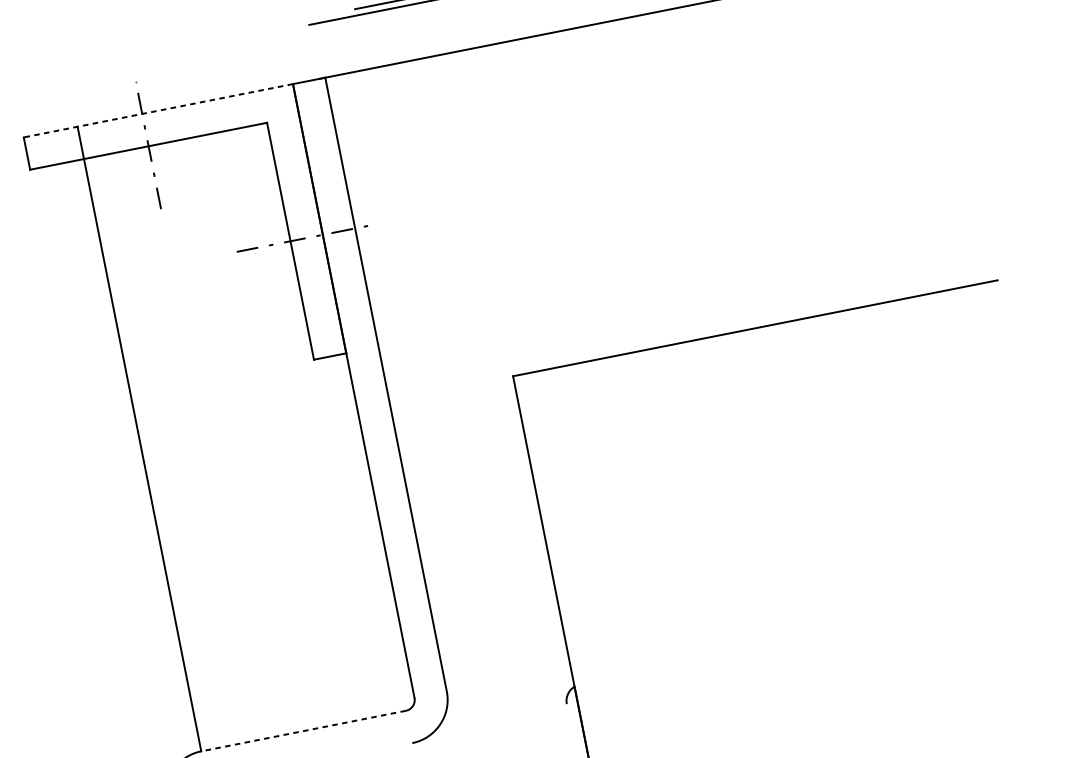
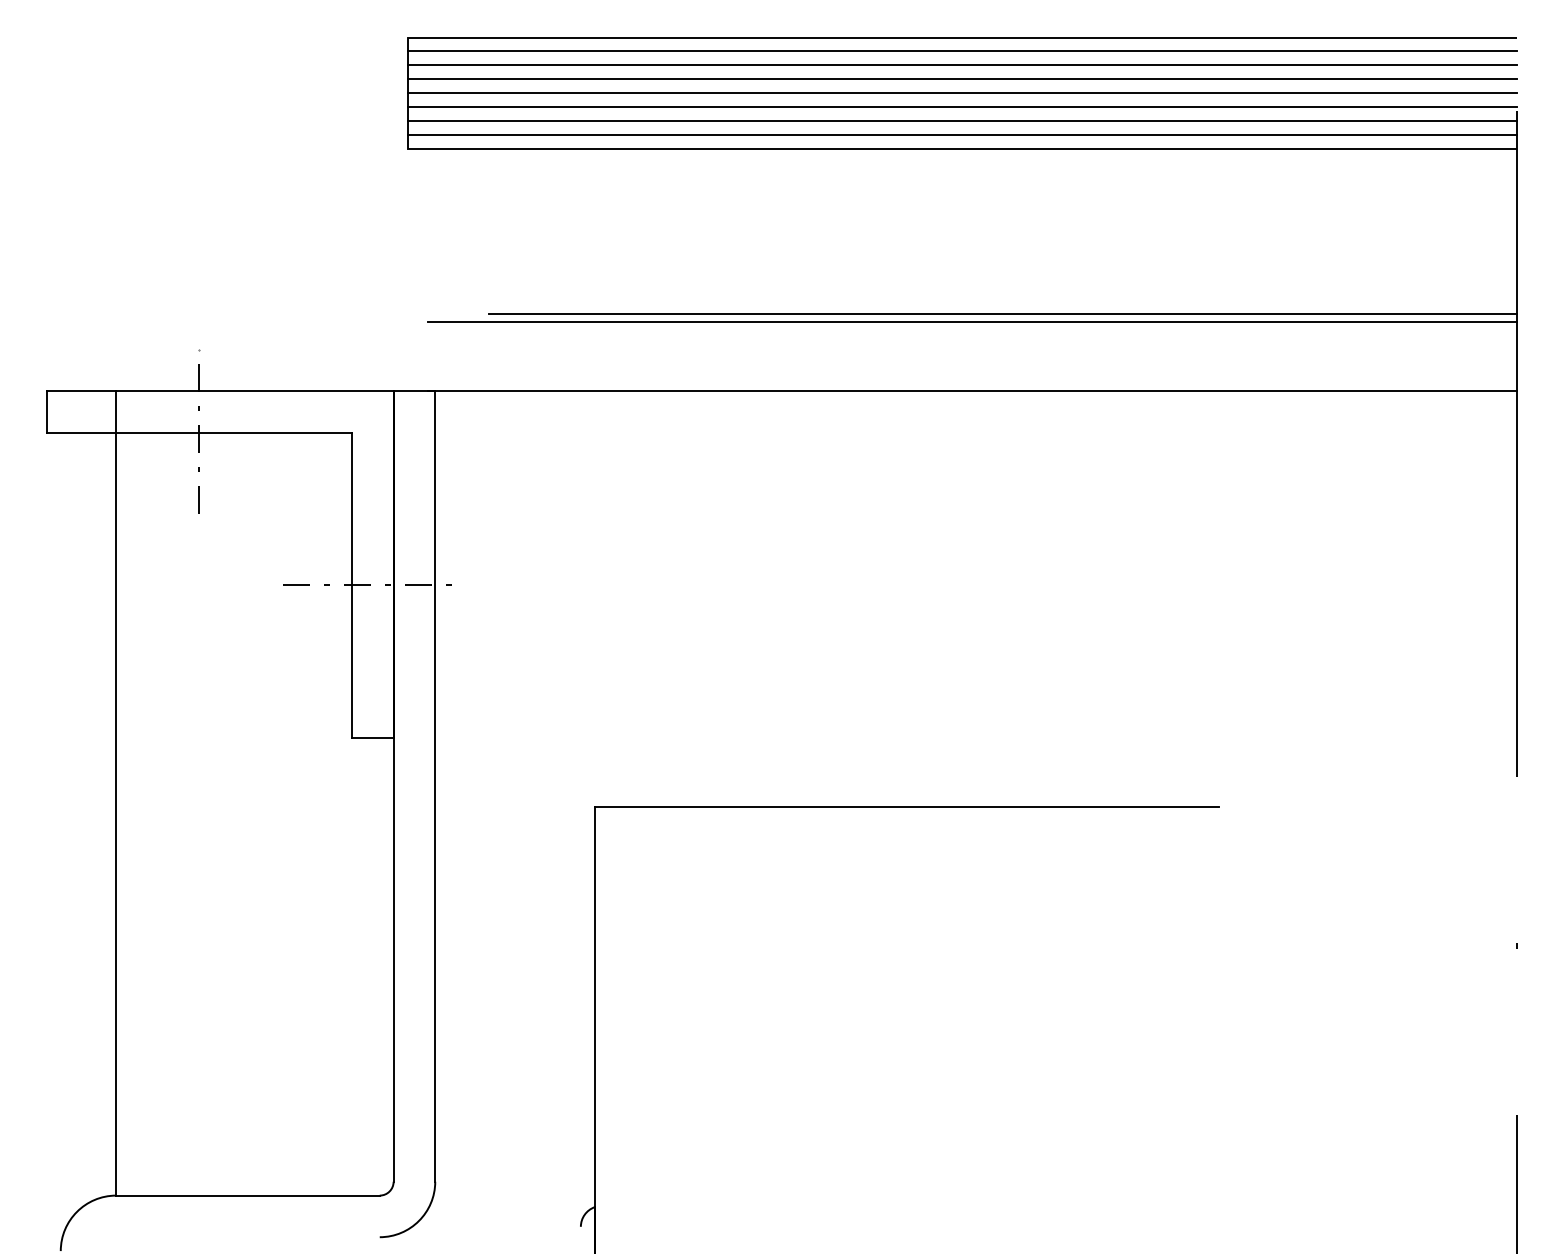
line: (157, 111) -> (219, 391), dashed -> solid
line: (303, 730) -> (248, 1195), dashed -> solid

